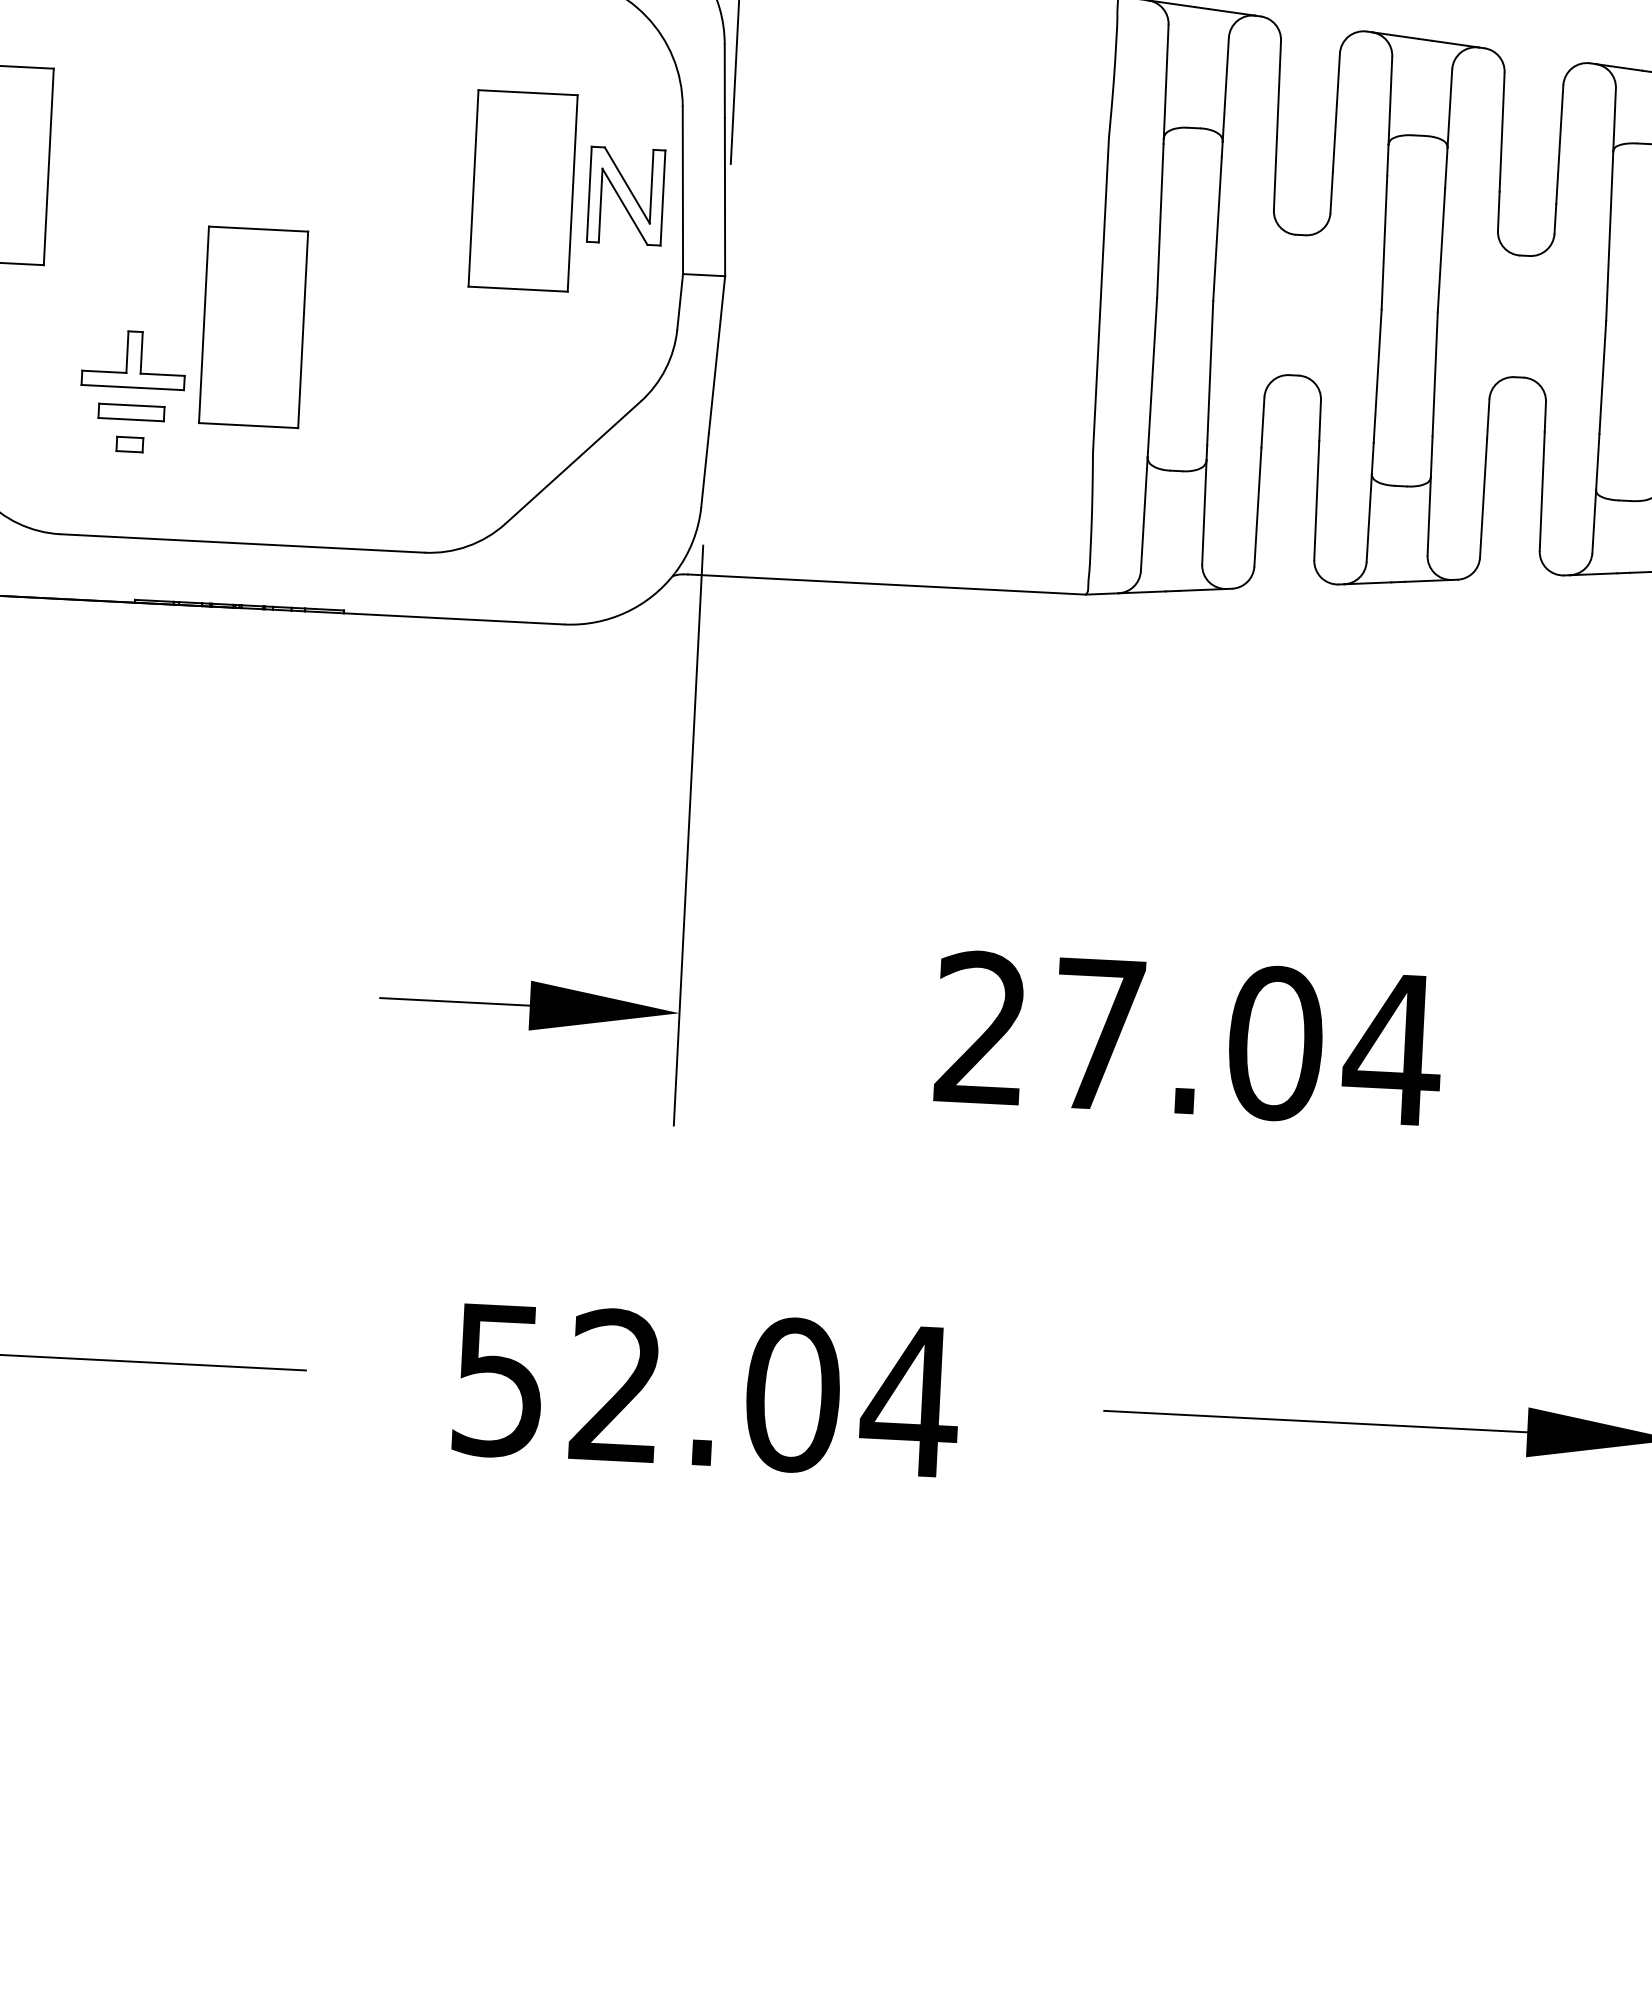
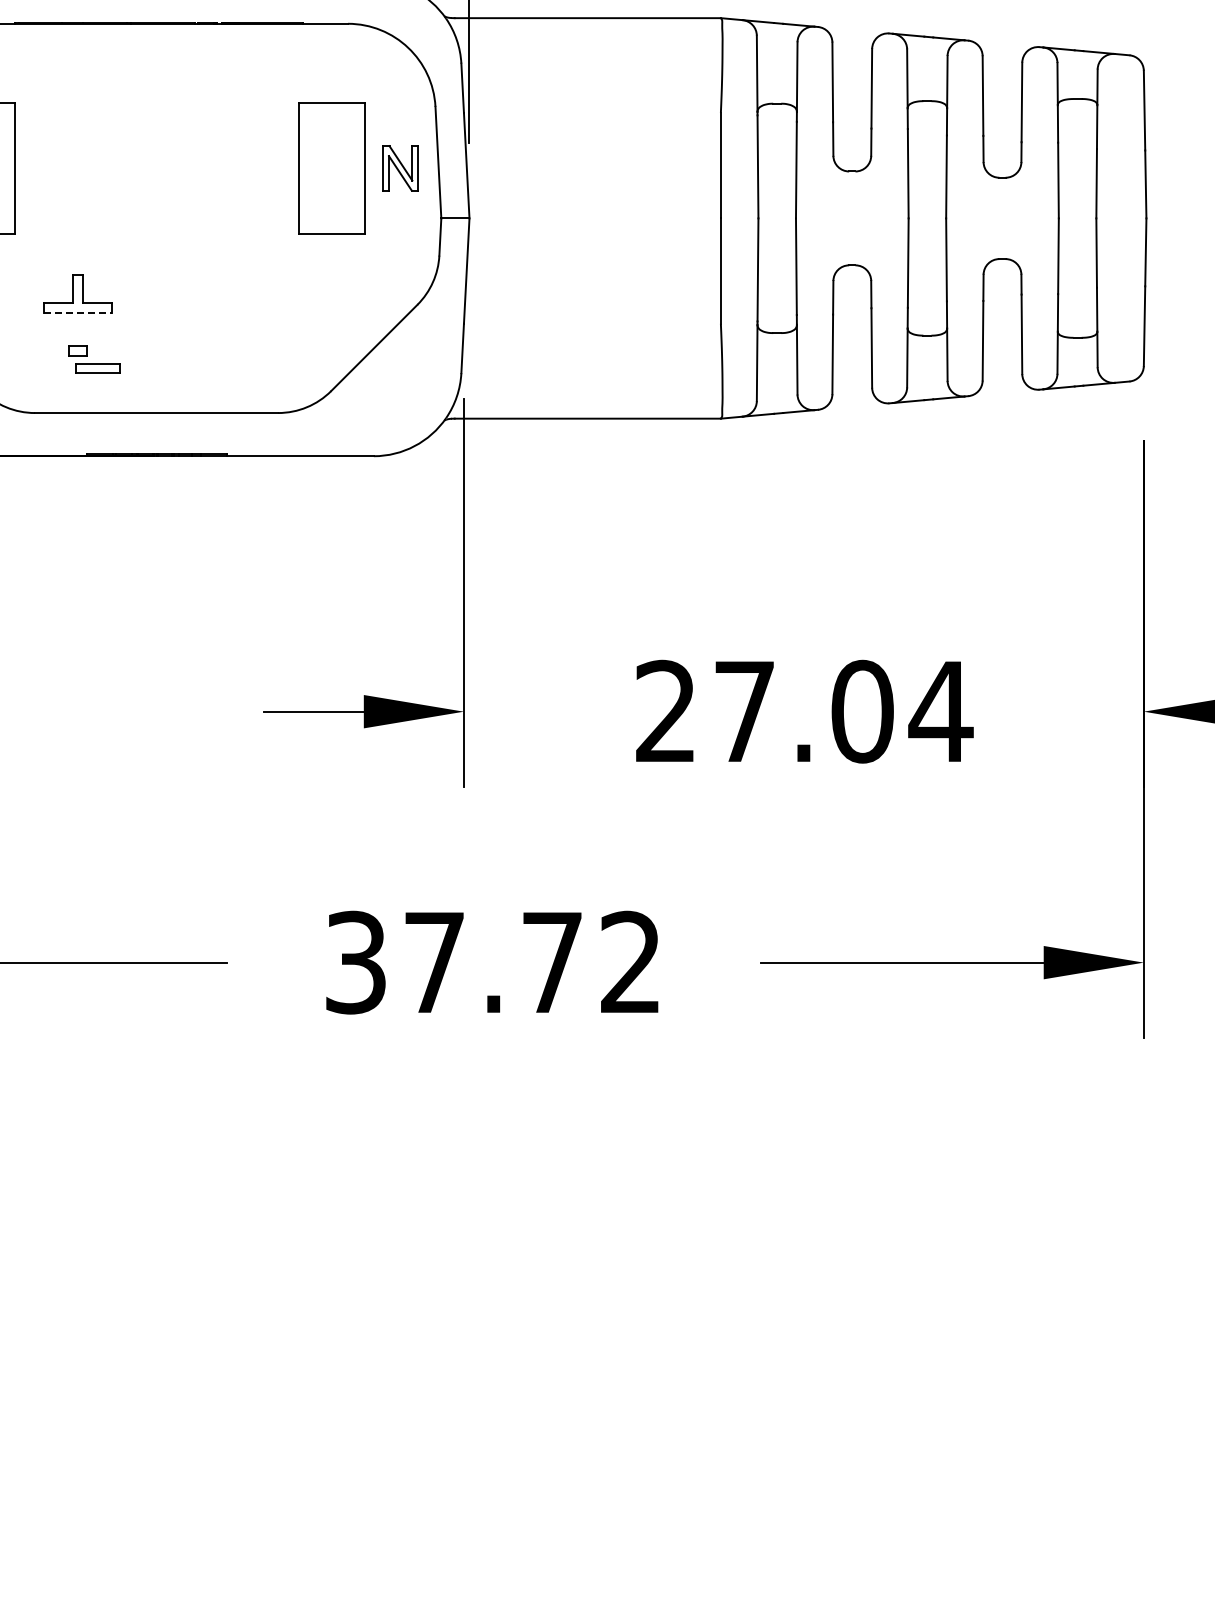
part: (625, 196) -> (400, 168), size x0.7
part: (253, 327) -> (156, 268), removed
line: (133, 387) -> (78, 312), solid -> dashed
part: (130, 412) -> (97, 368), moved
text: (706, 1390) -> (494, 962), 52.04 -> 37.72

